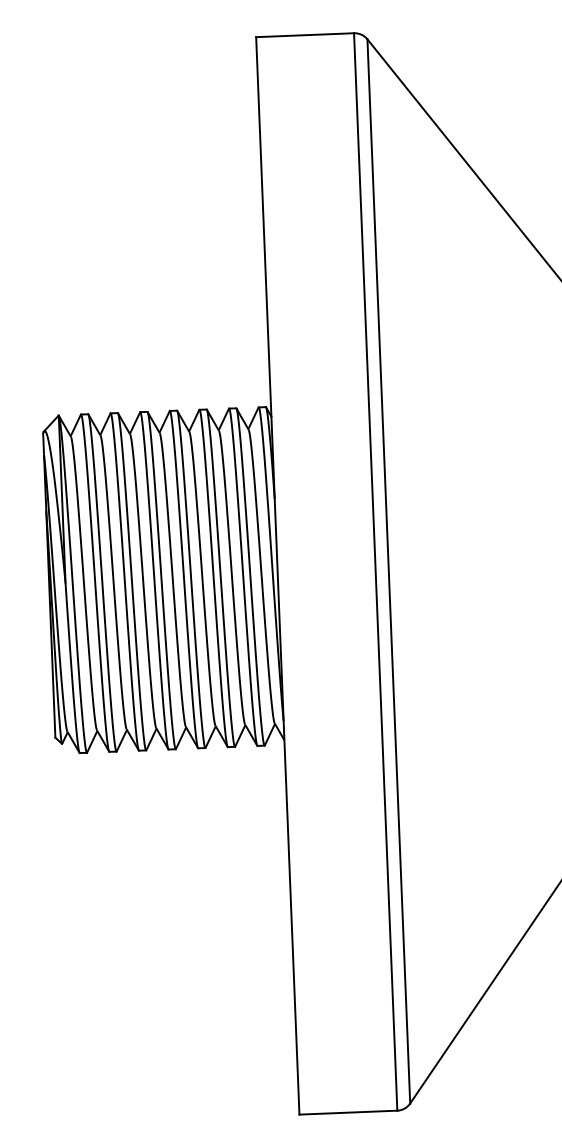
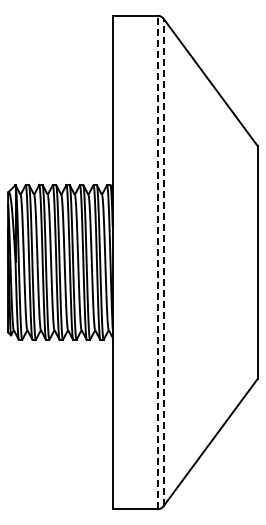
line: (375, 571) -> (157, 262), solid -> dashed
line: (388, 571) -> (163, 262), solid -> dashed

